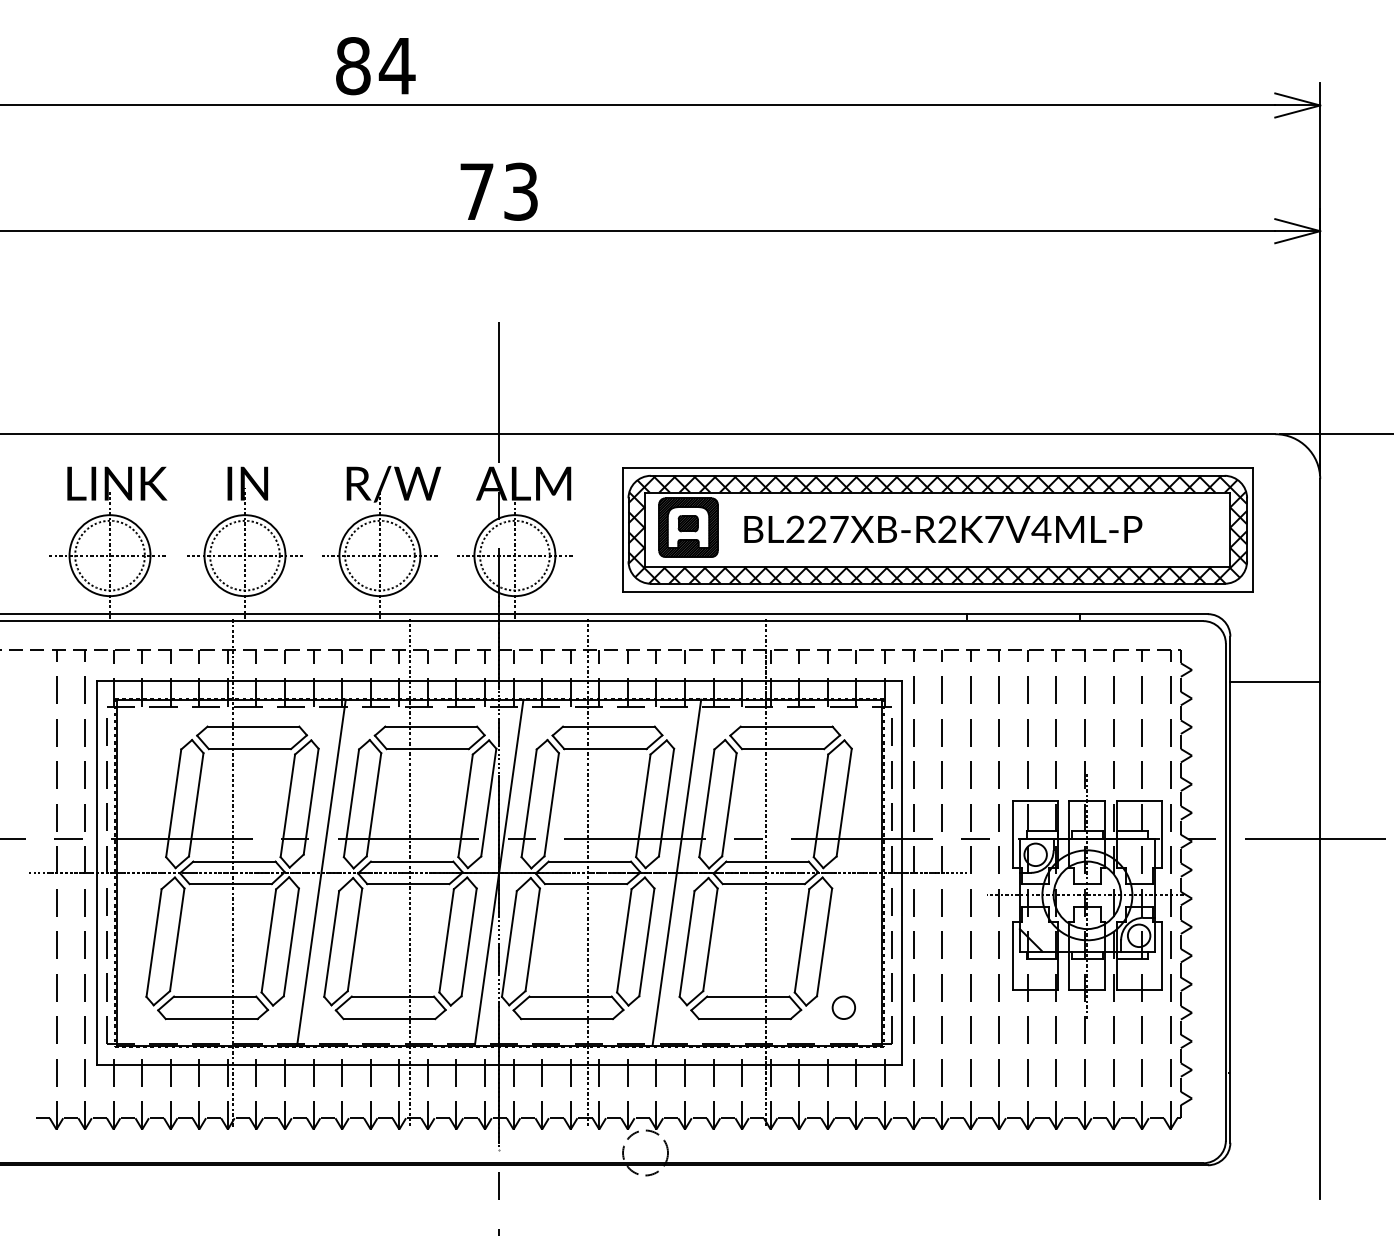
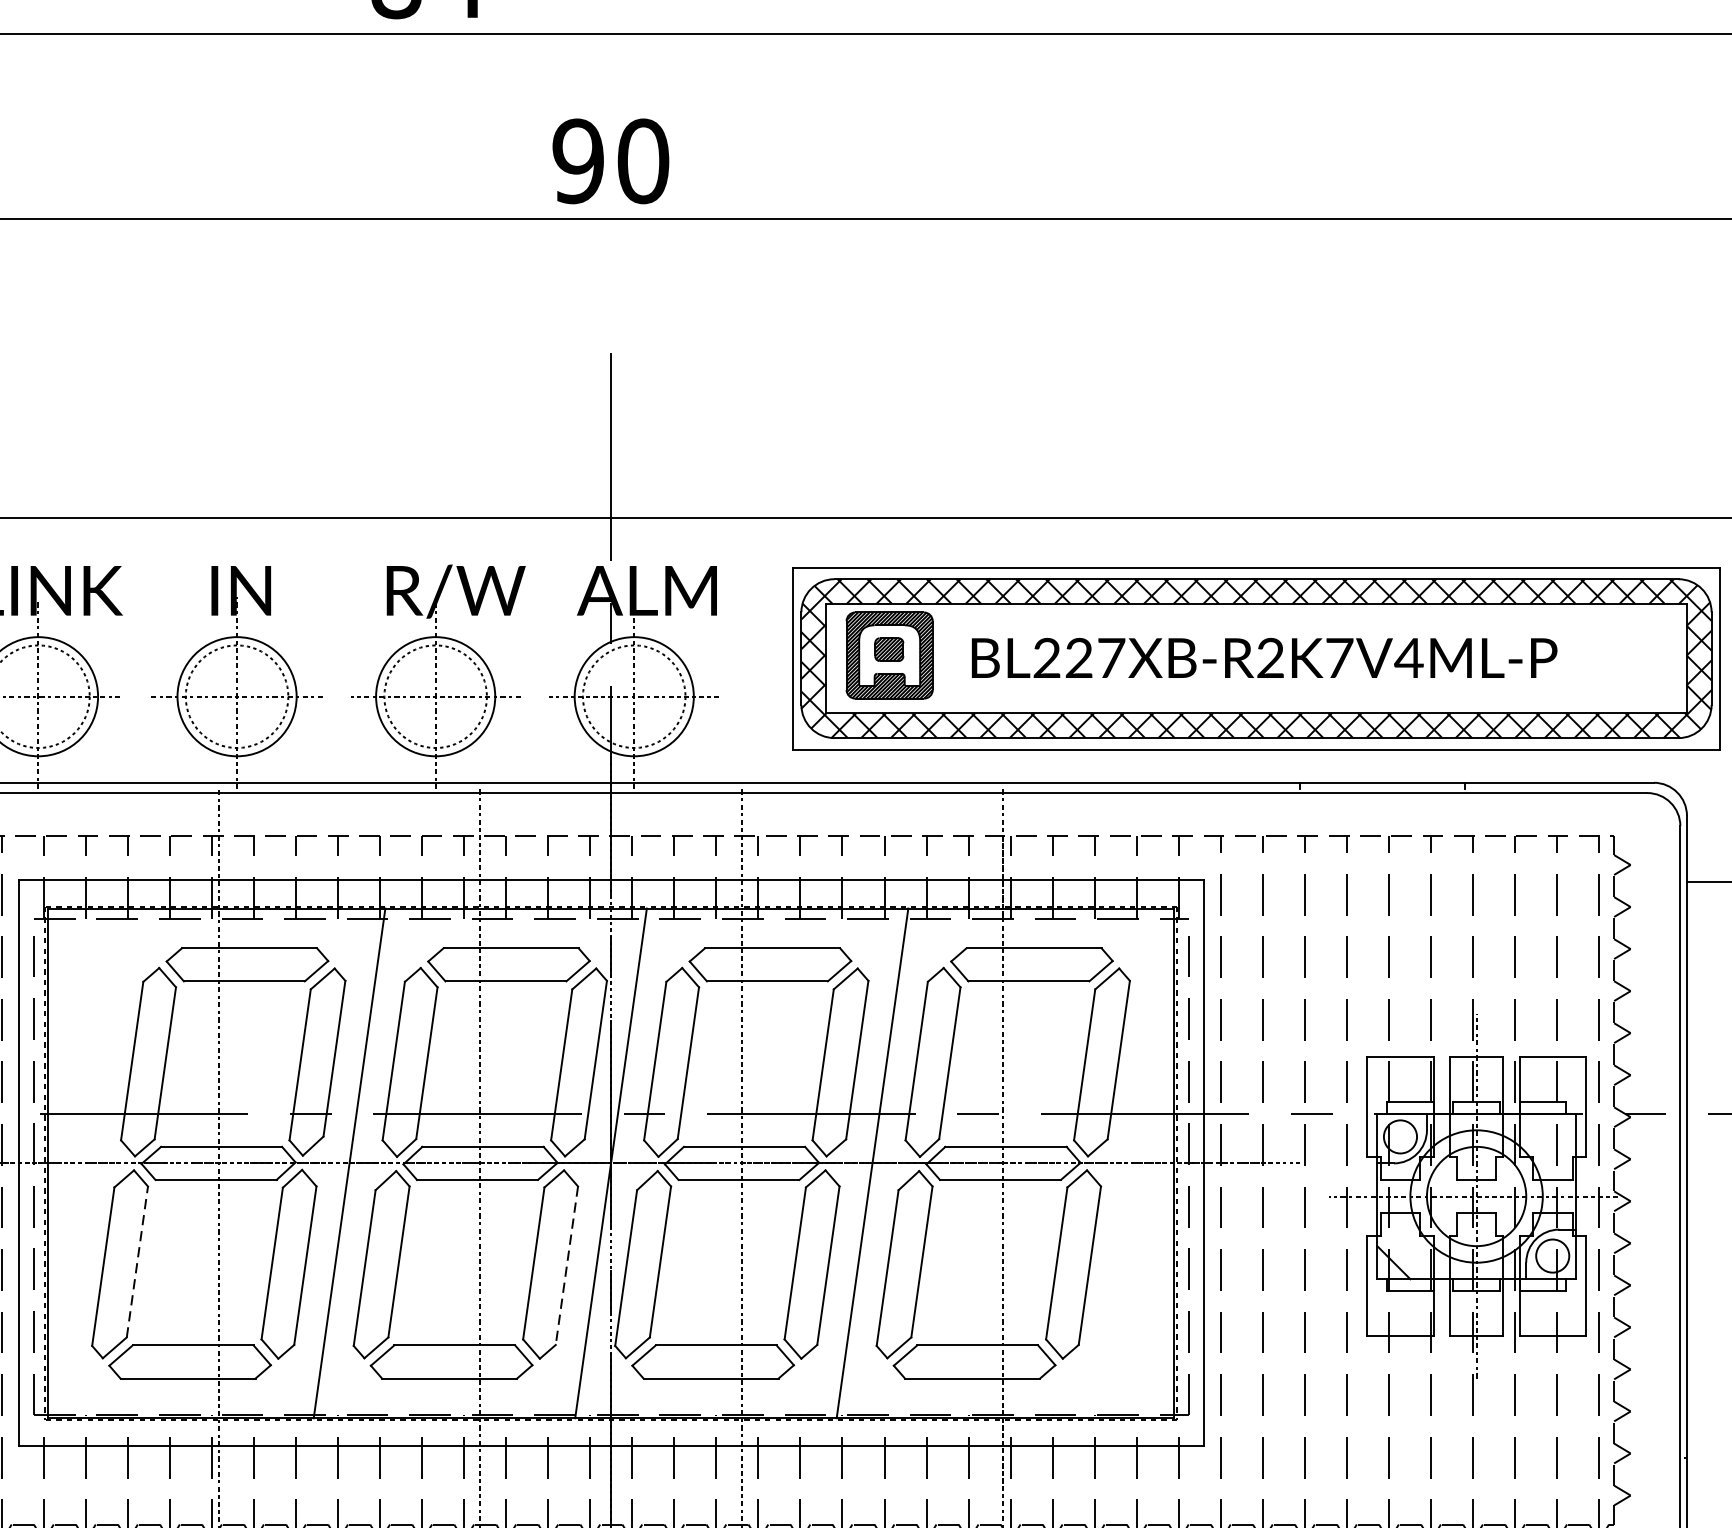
text: (498, 191) -> (610, 160), 73 -> 90
line: (177, 939) -> (137, 1261), solid -> dashed
line: (469, 942) -> (567, 1265), solid -> dashed
circle: (843, 1007) -> (1117, 1361), removed

